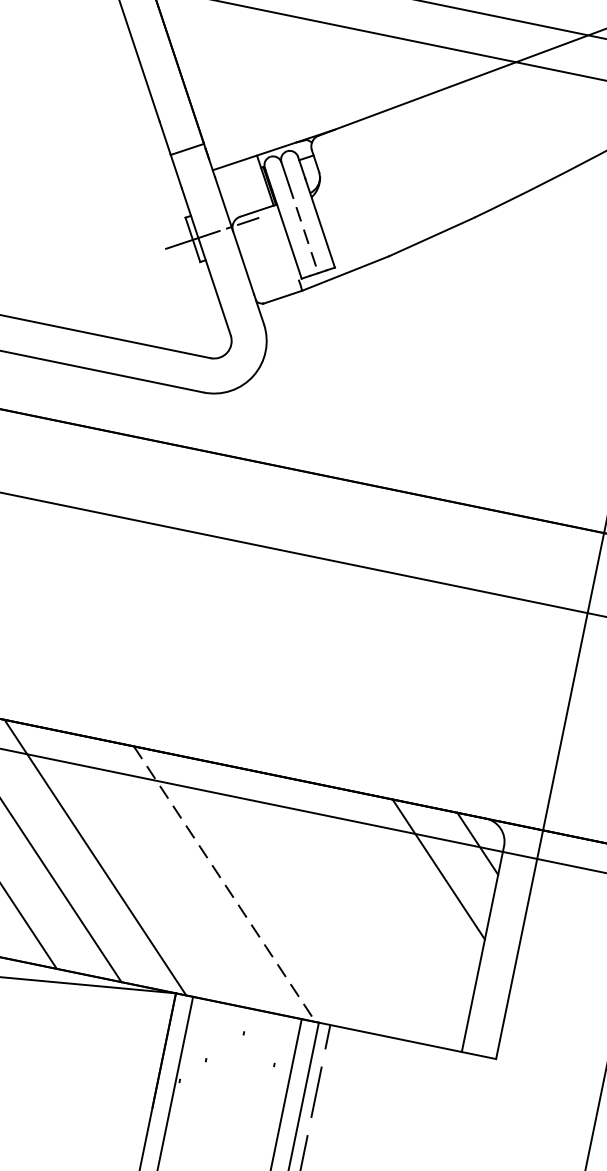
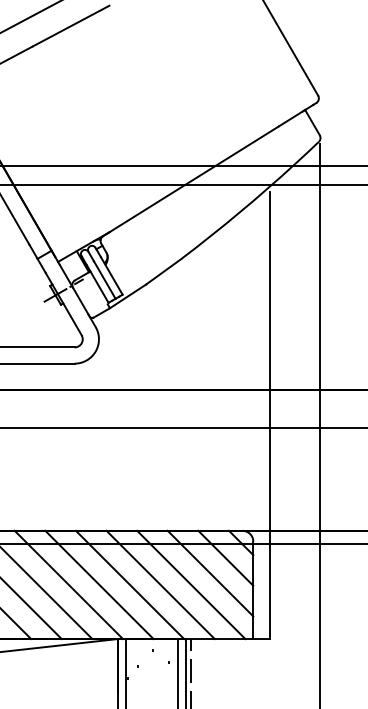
line: (302, 229) -> (104, 280), dashed -> solid
line: (160, 870) -> (99, 584), added
line: (225, 883) -> (130, 584), dashed -> solid
line: (399, 894) -> (210, 573), added
line: (289, 896) -> (160, 584), added
line: (354, 909) -> (191, 584), added

